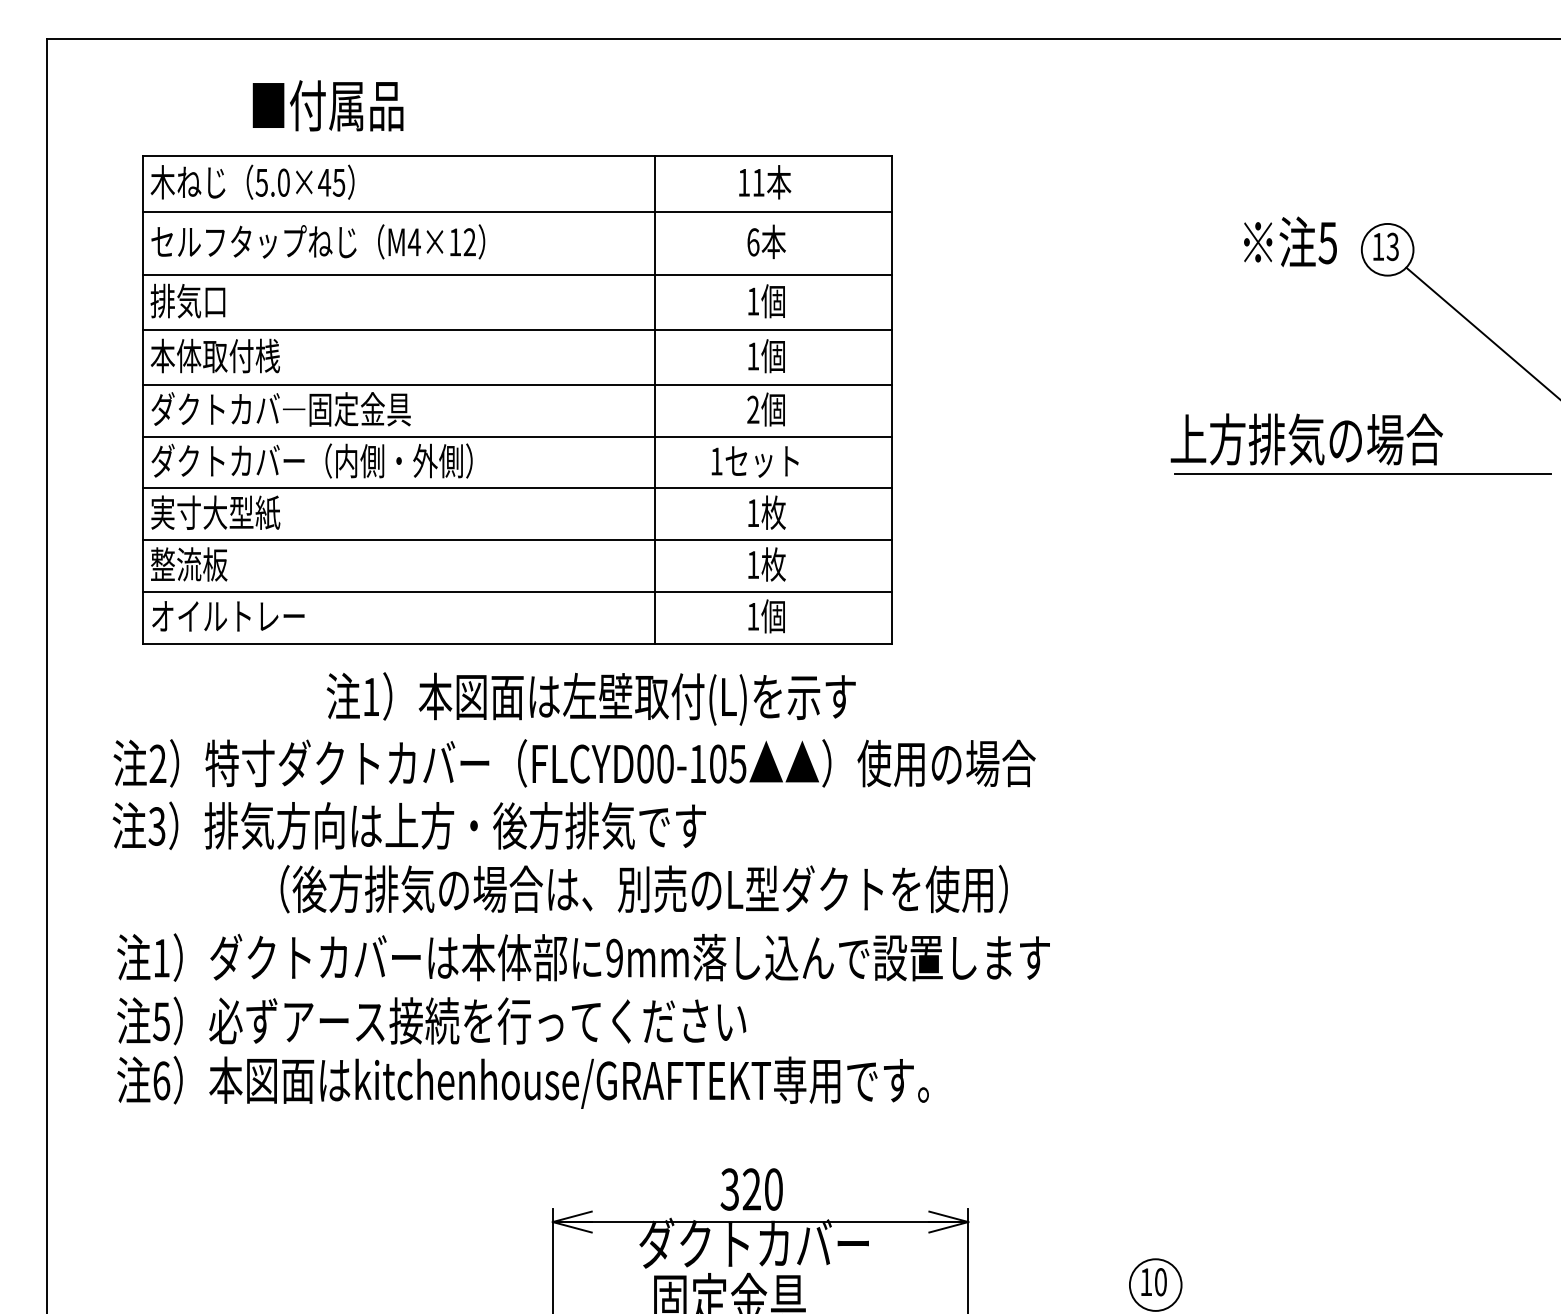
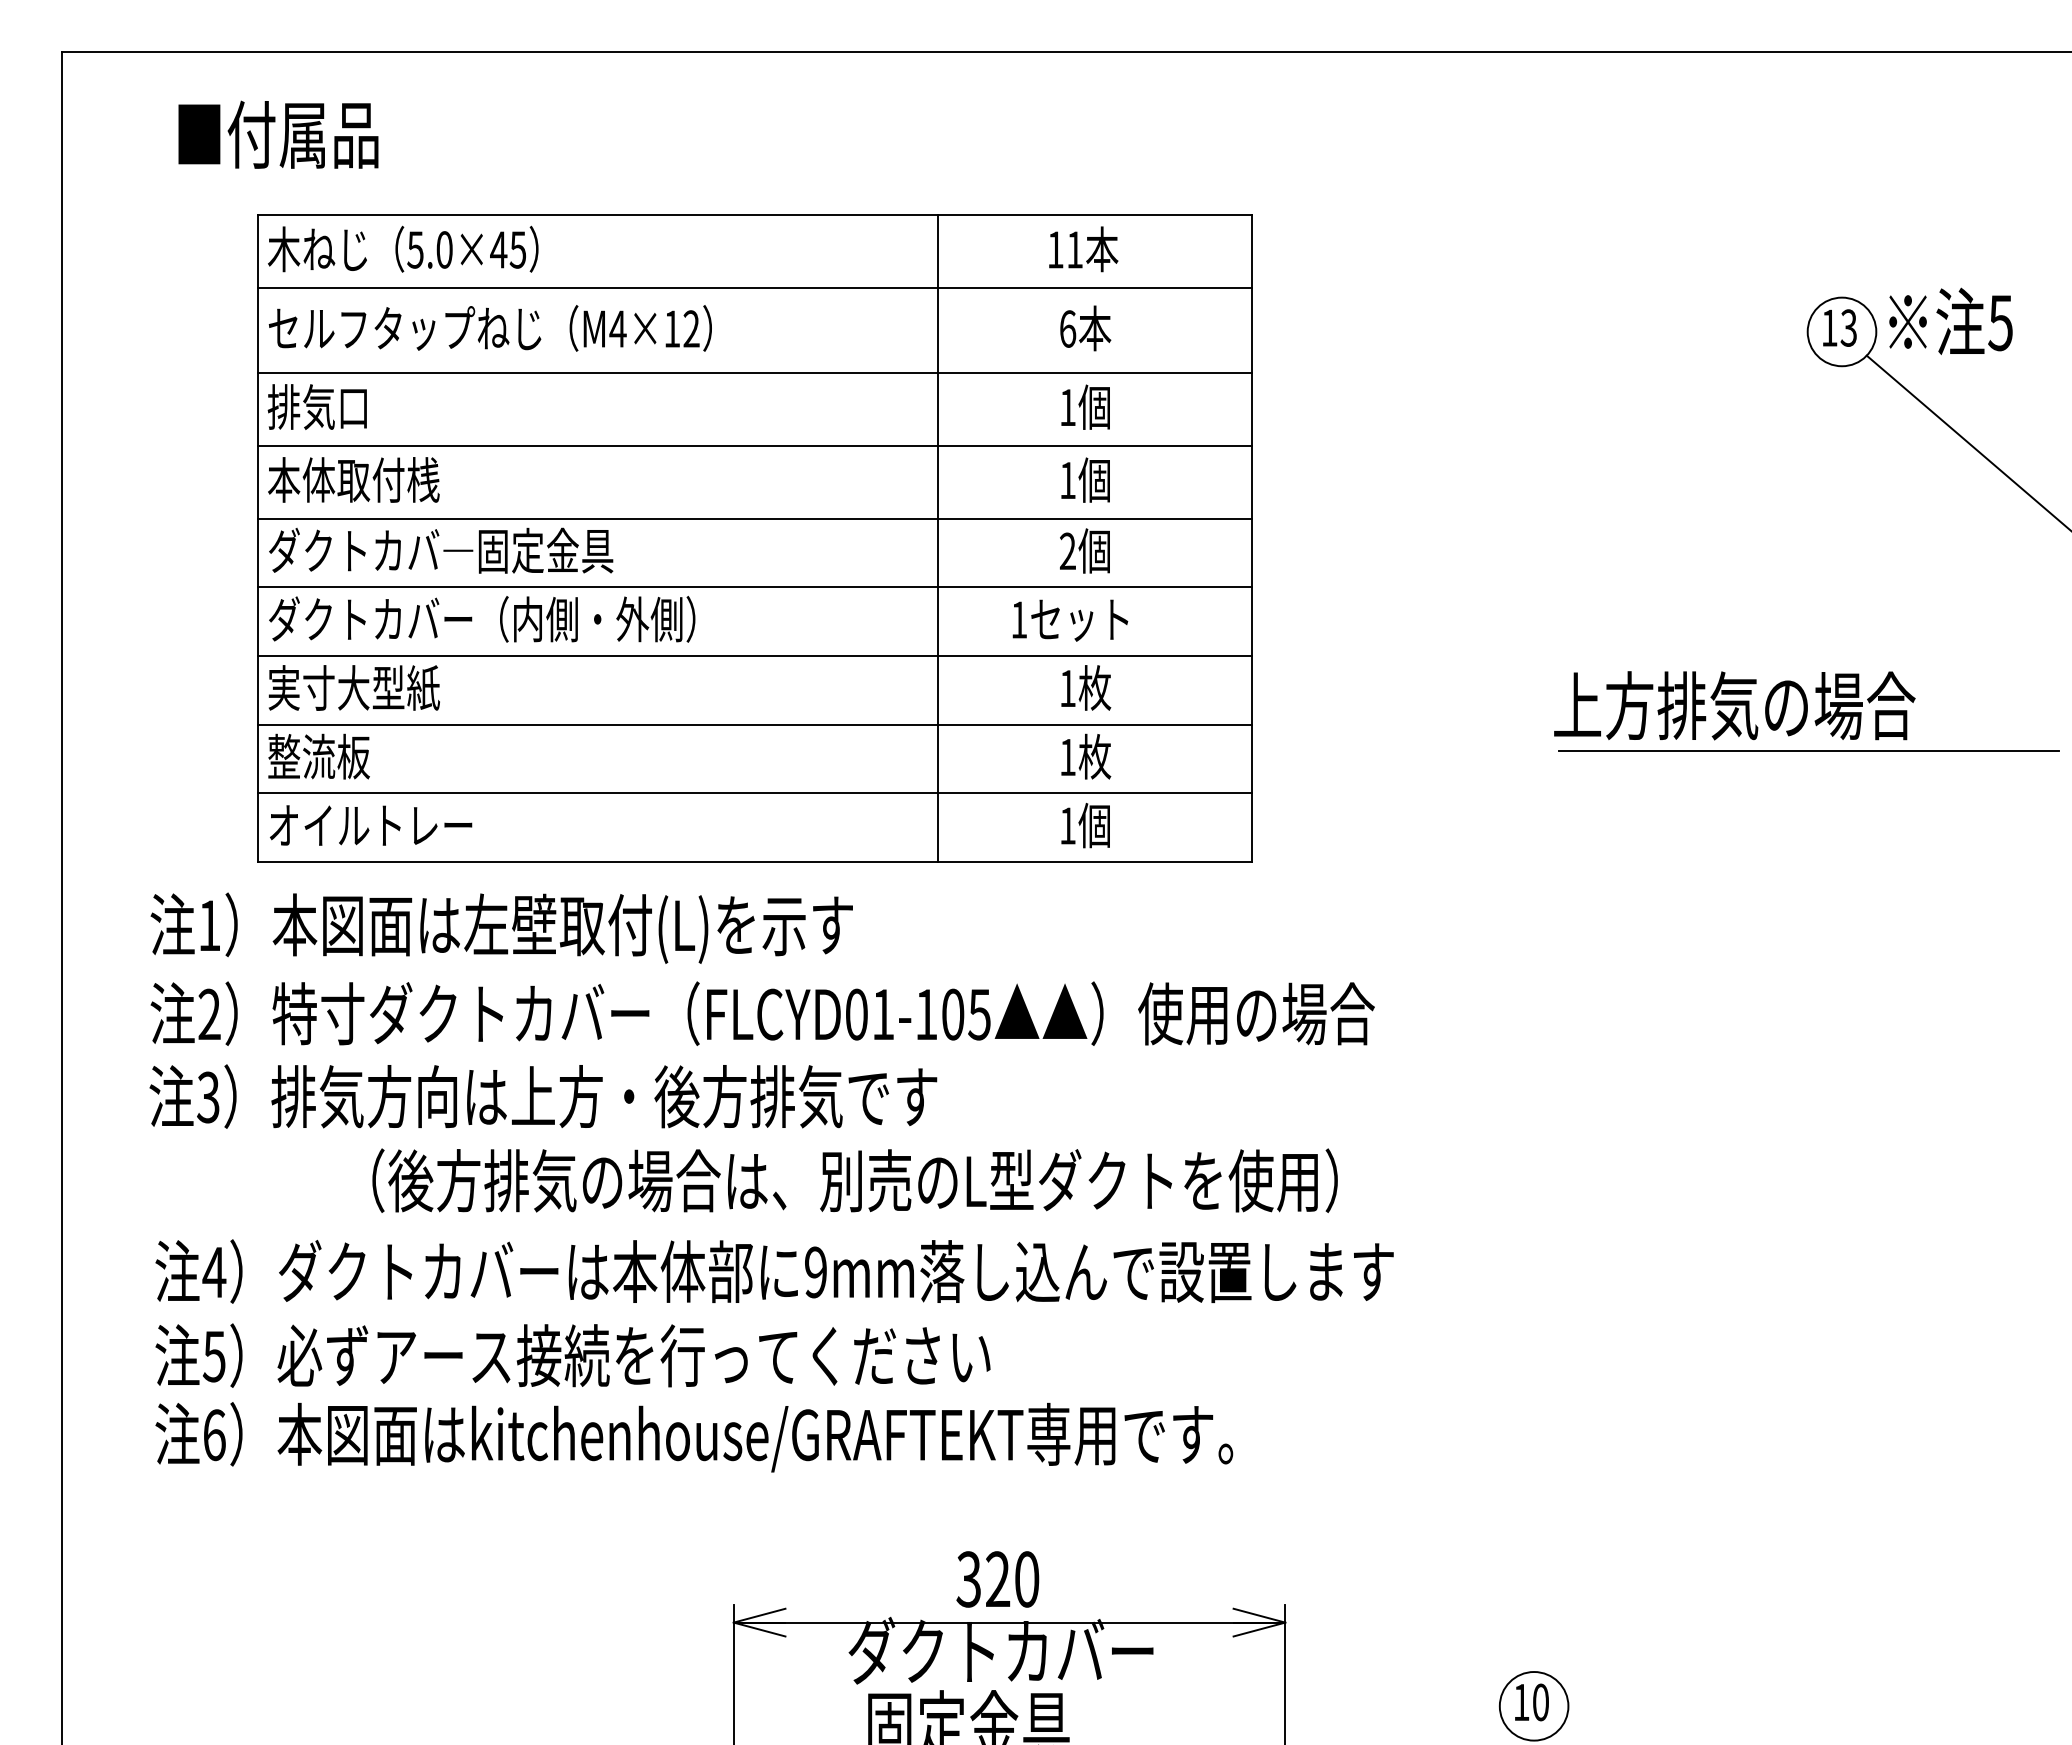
text: (328, 105) -> (278, 134), moved
text: (1290, 241) -> (1950, 320), moved
part: (517, 400) -> (754, 538), moved
part: (1360, 443) -> (1806, 711), moved
text: (591, 698) -> (501, 927), moved
text: (665, 763) -> (883, 1014), FLCYD00-105 -> FLCYD01-105
text: (161, 958) -> (214, 1272), 1 -> 4

